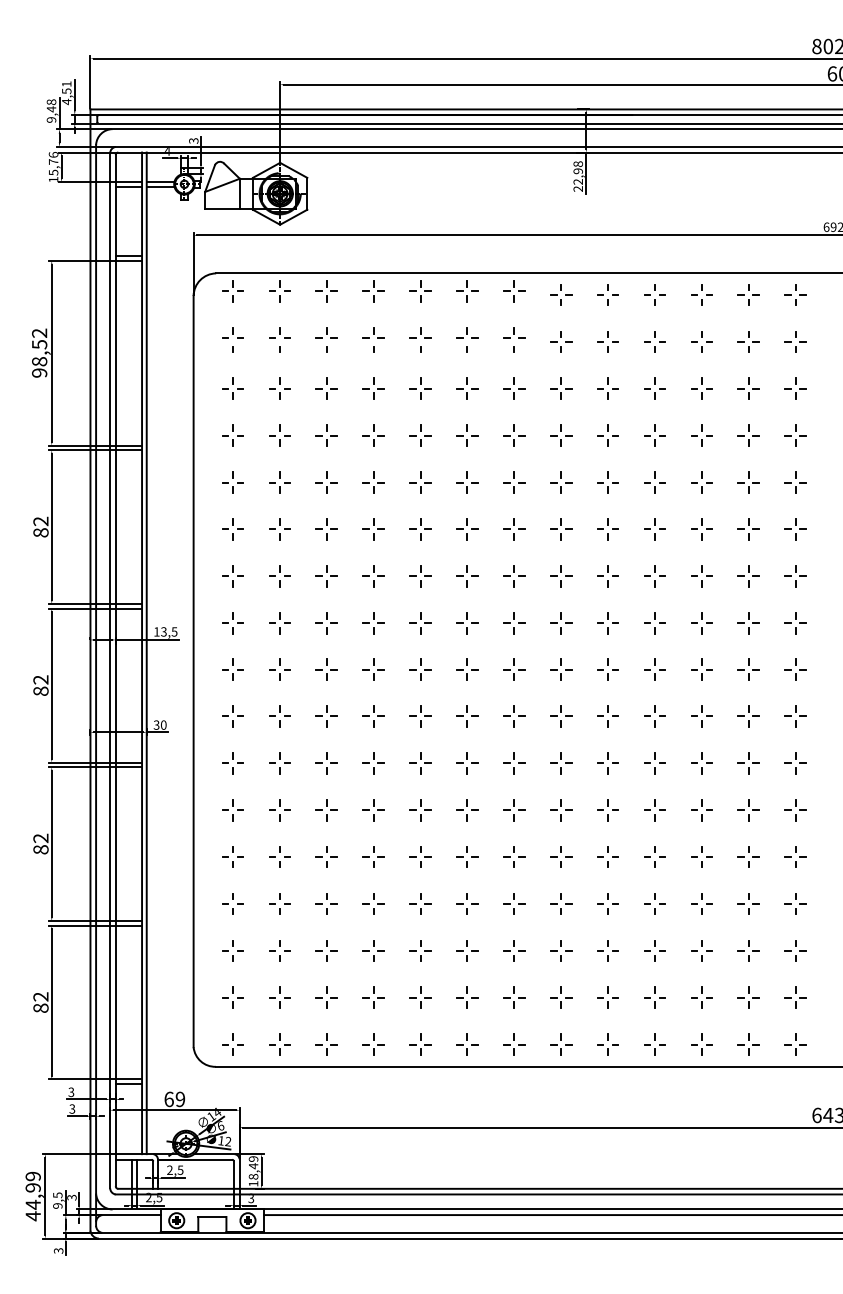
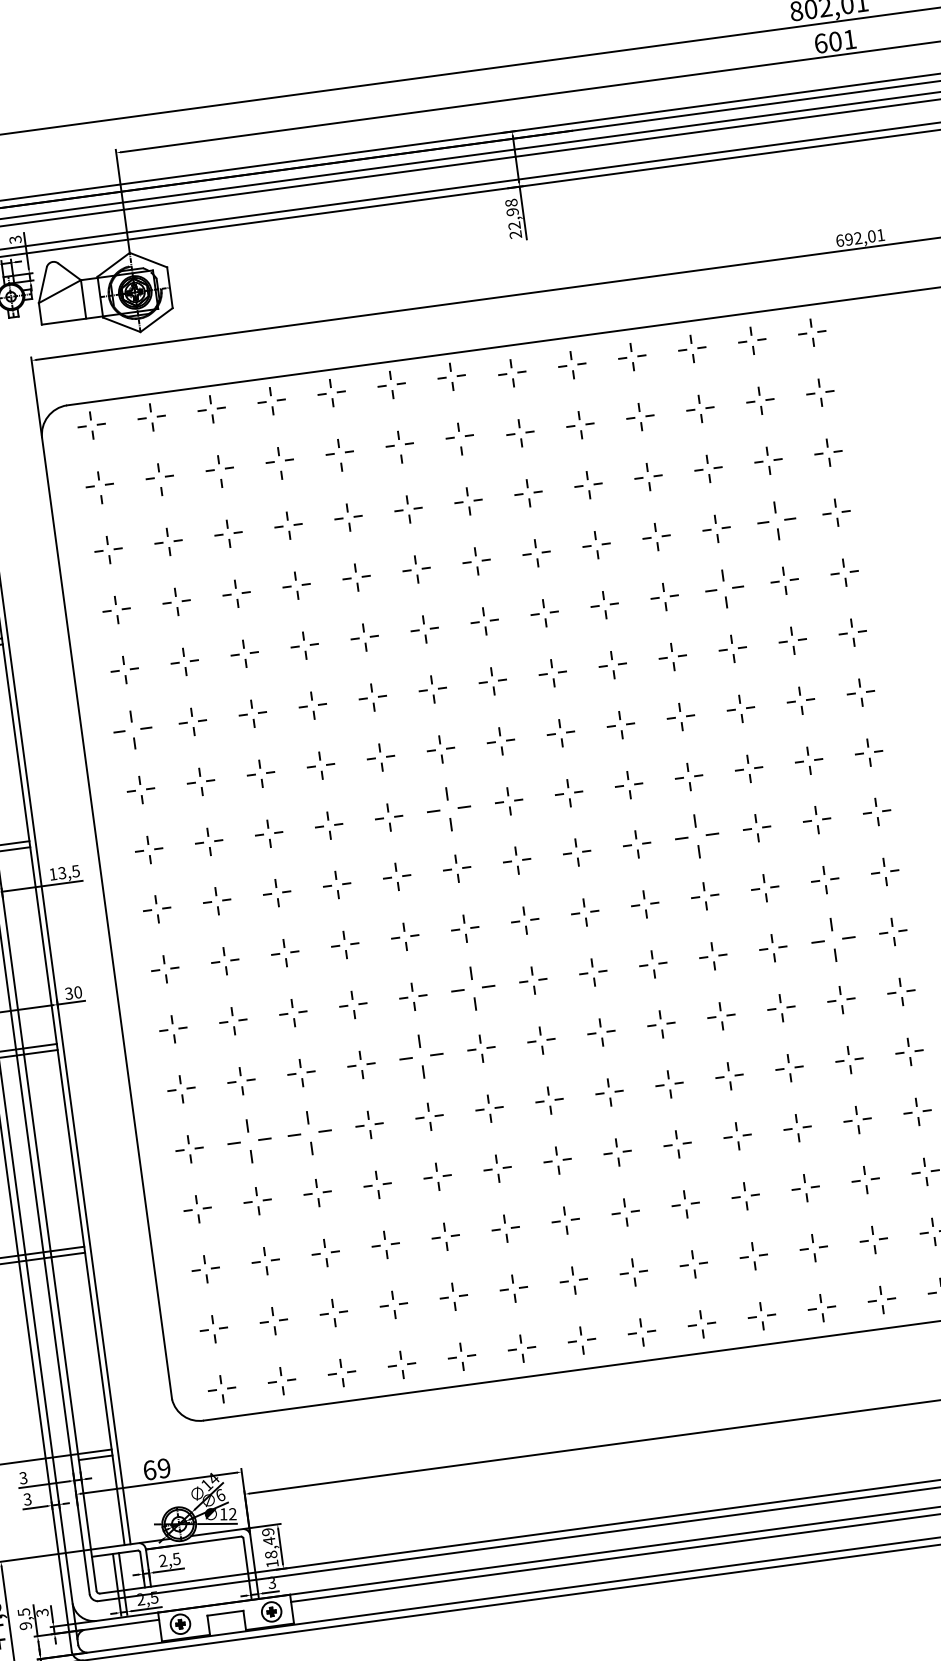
part: (748, 435) -> (776, 520), size x1.4
part: (701, 482) -> (724, 588), size x1.4
part: (232, 529) -> (132, 730), size x1.4
part: (467, 623) -> (449, 809), size x1.6
part: (654, 669) -> (696, 836), size x1.6
part: (467, 763) -> (473, 988), size x1.6
part: (748, 763) -> (832, 940), size x1.6
part: (420, 810) -> (421, 1057), size x1.6
part: (279, 856) -> (248, 1140), size x1.6
part: (326, 856) -> (309, 1132), size x1.6

